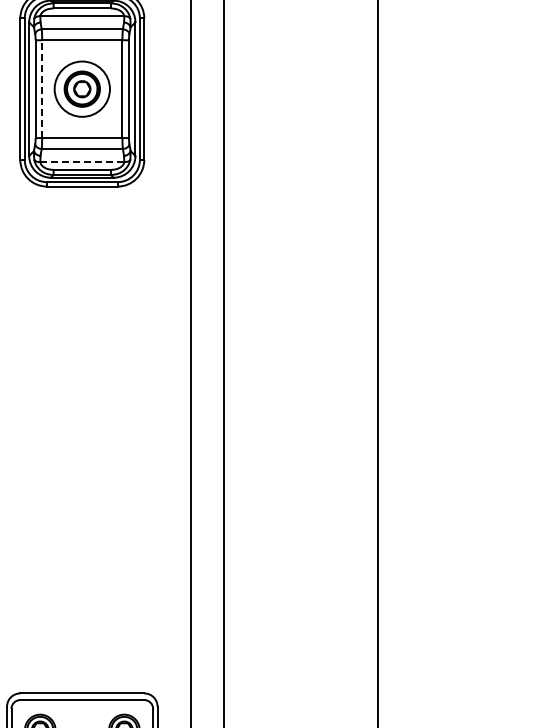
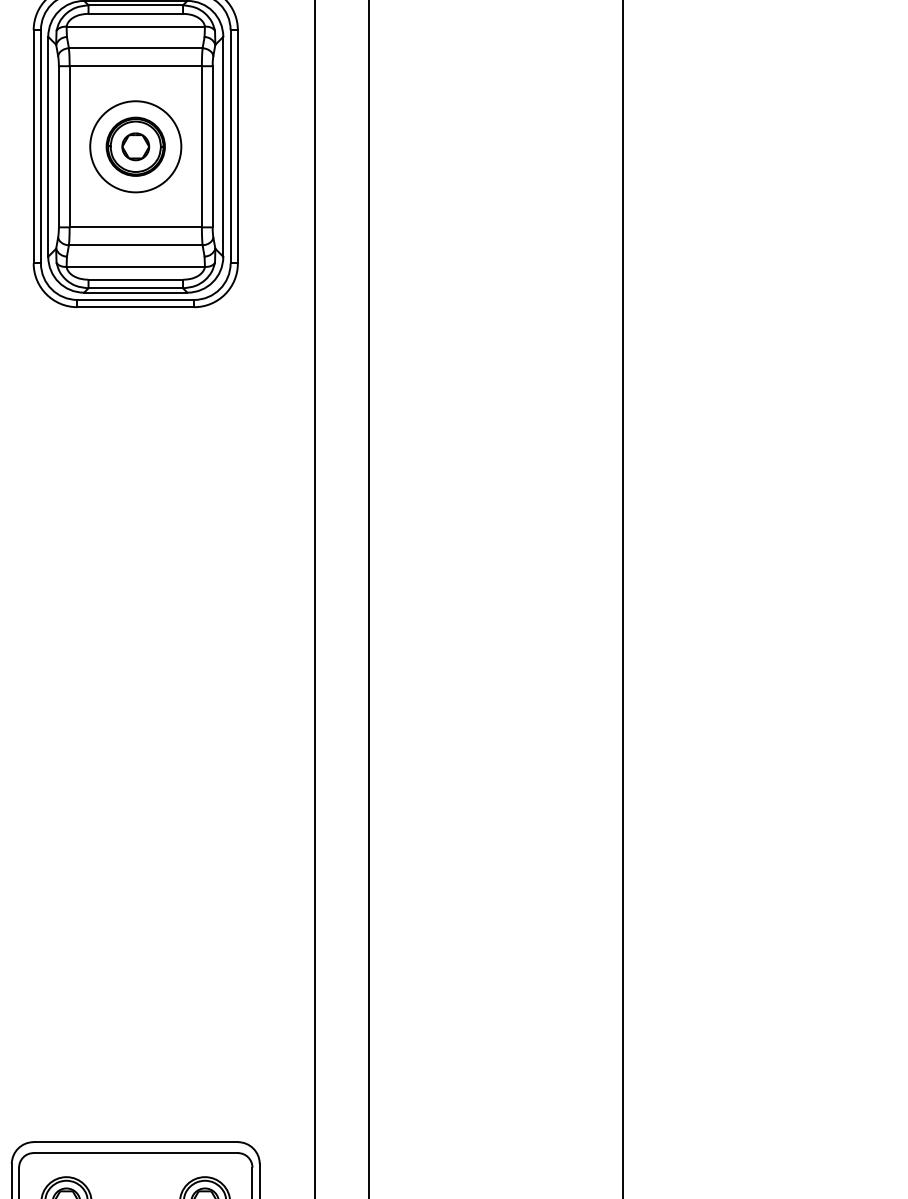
line: (42, 89) -> (70, 147), dashed -> solid
line: (82, 162) -> (136, 267), dashed -> solid

